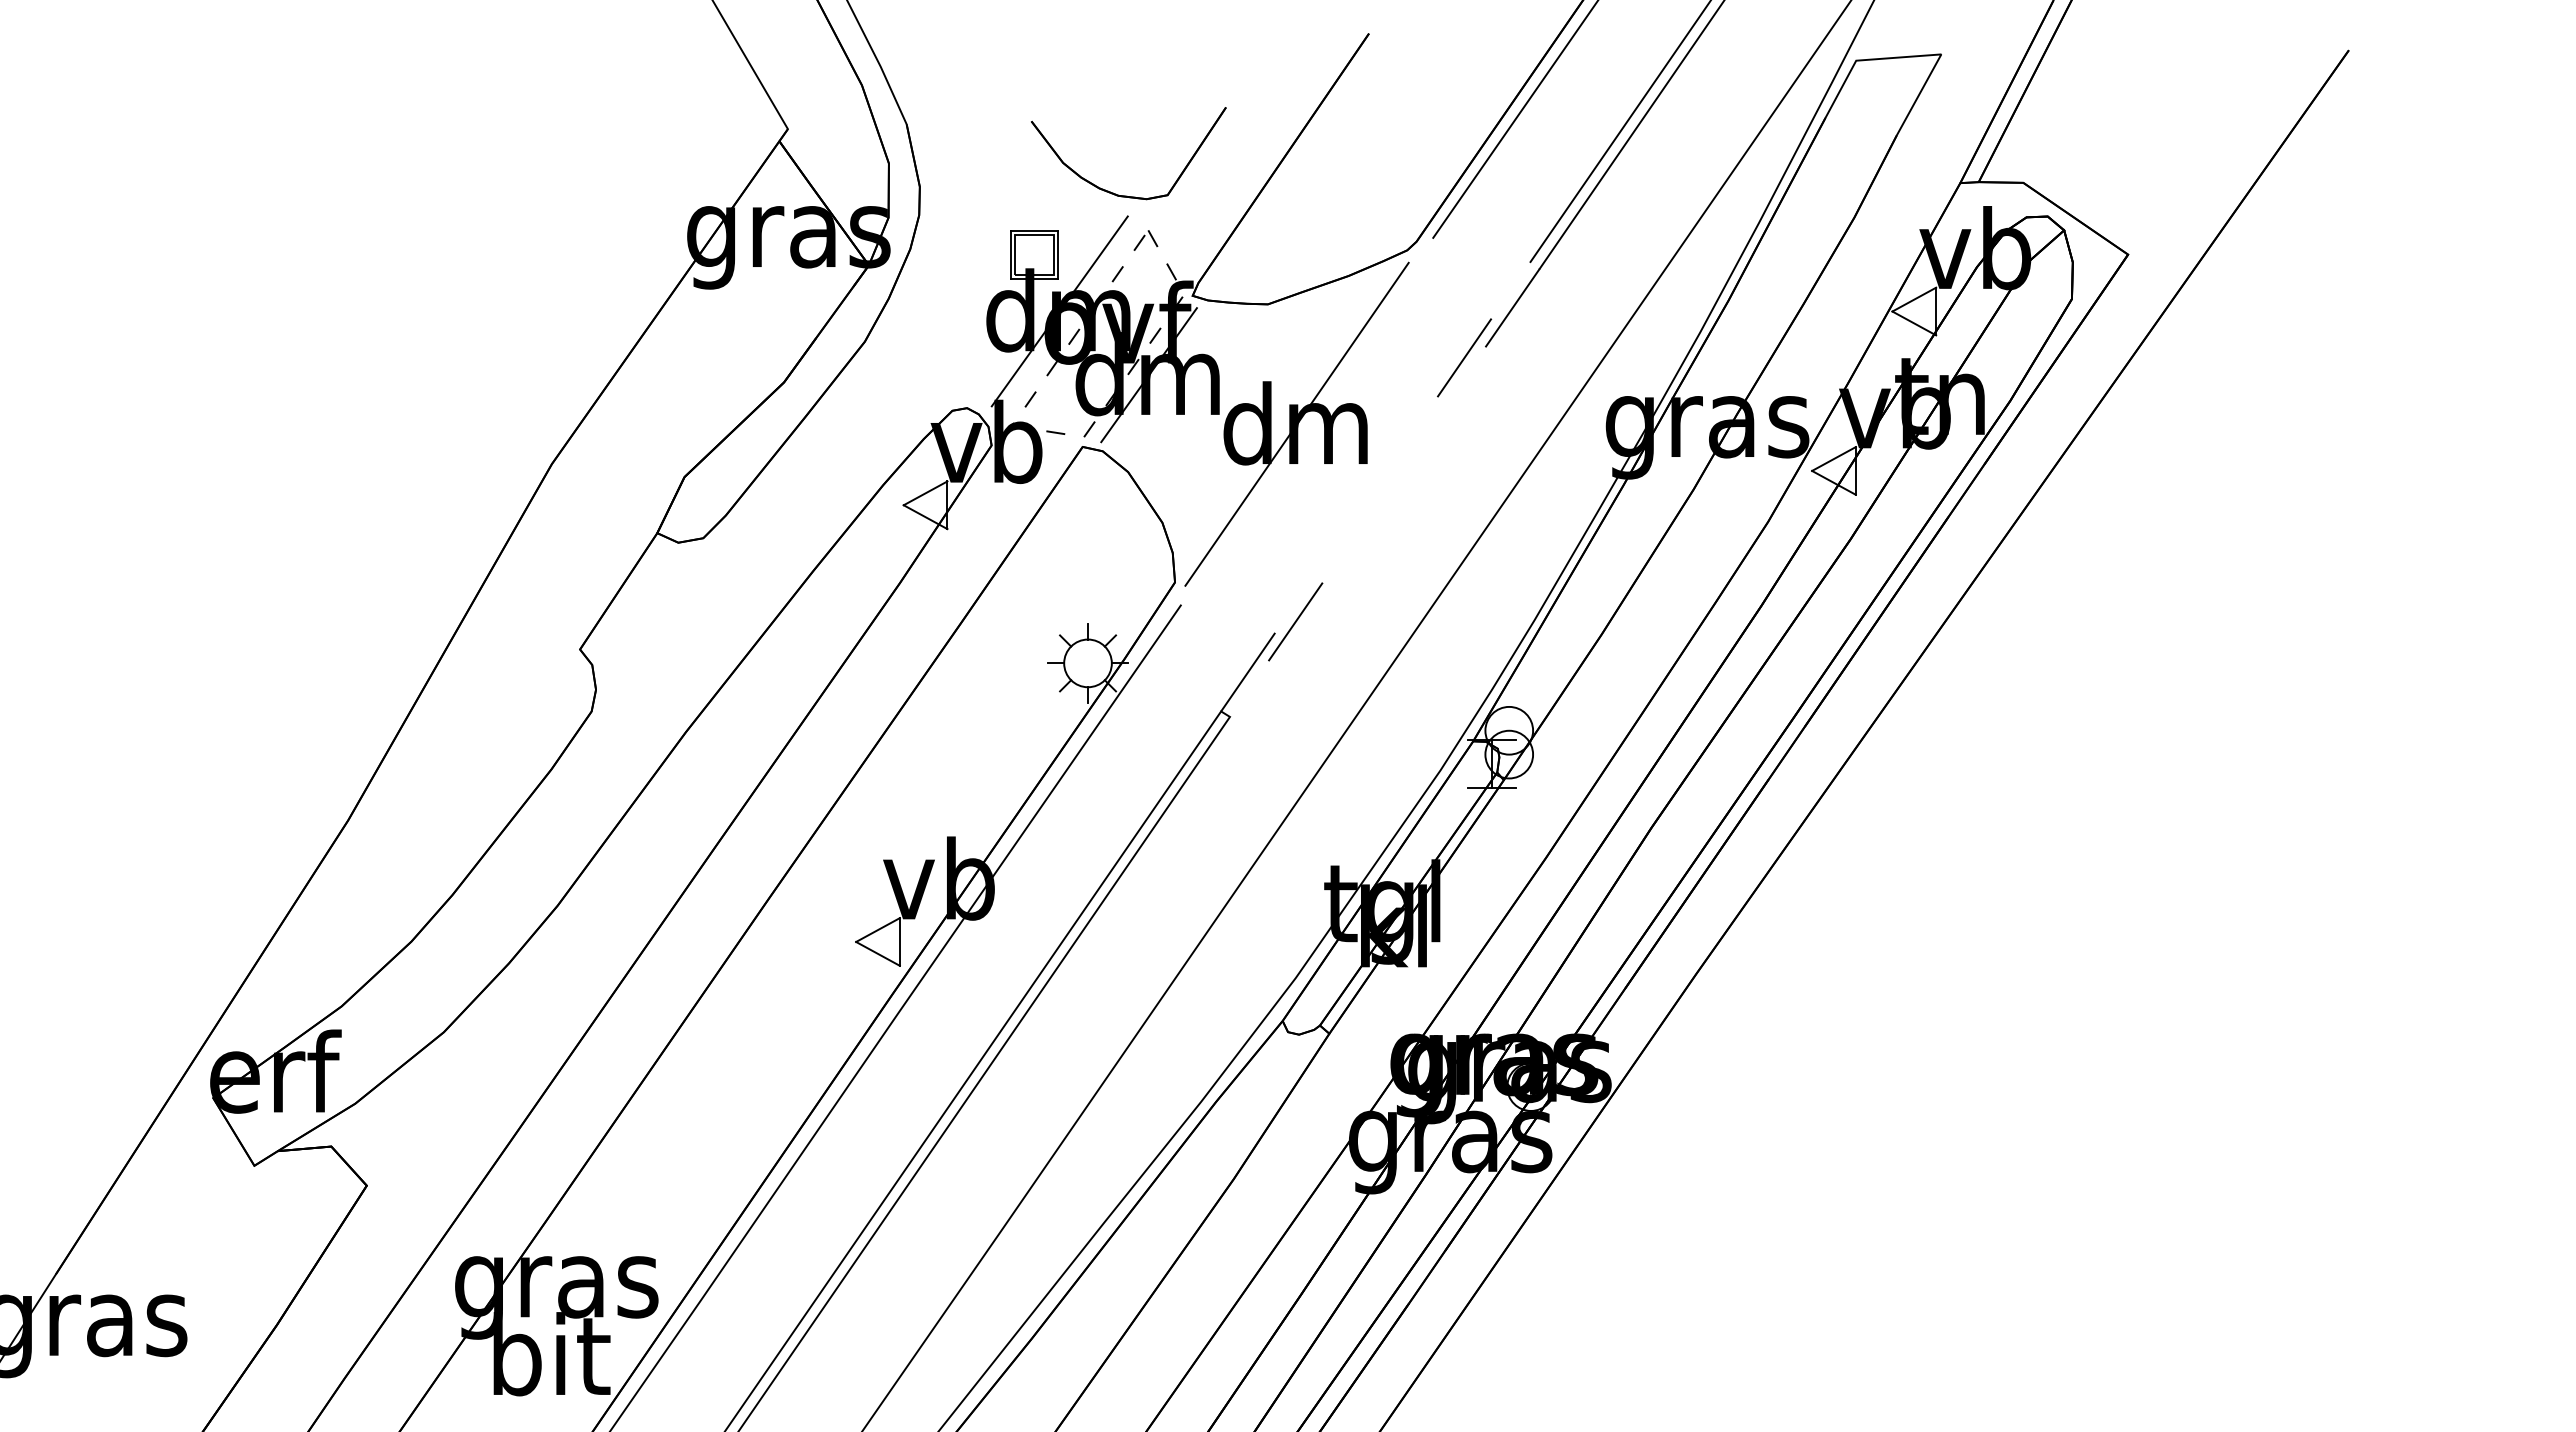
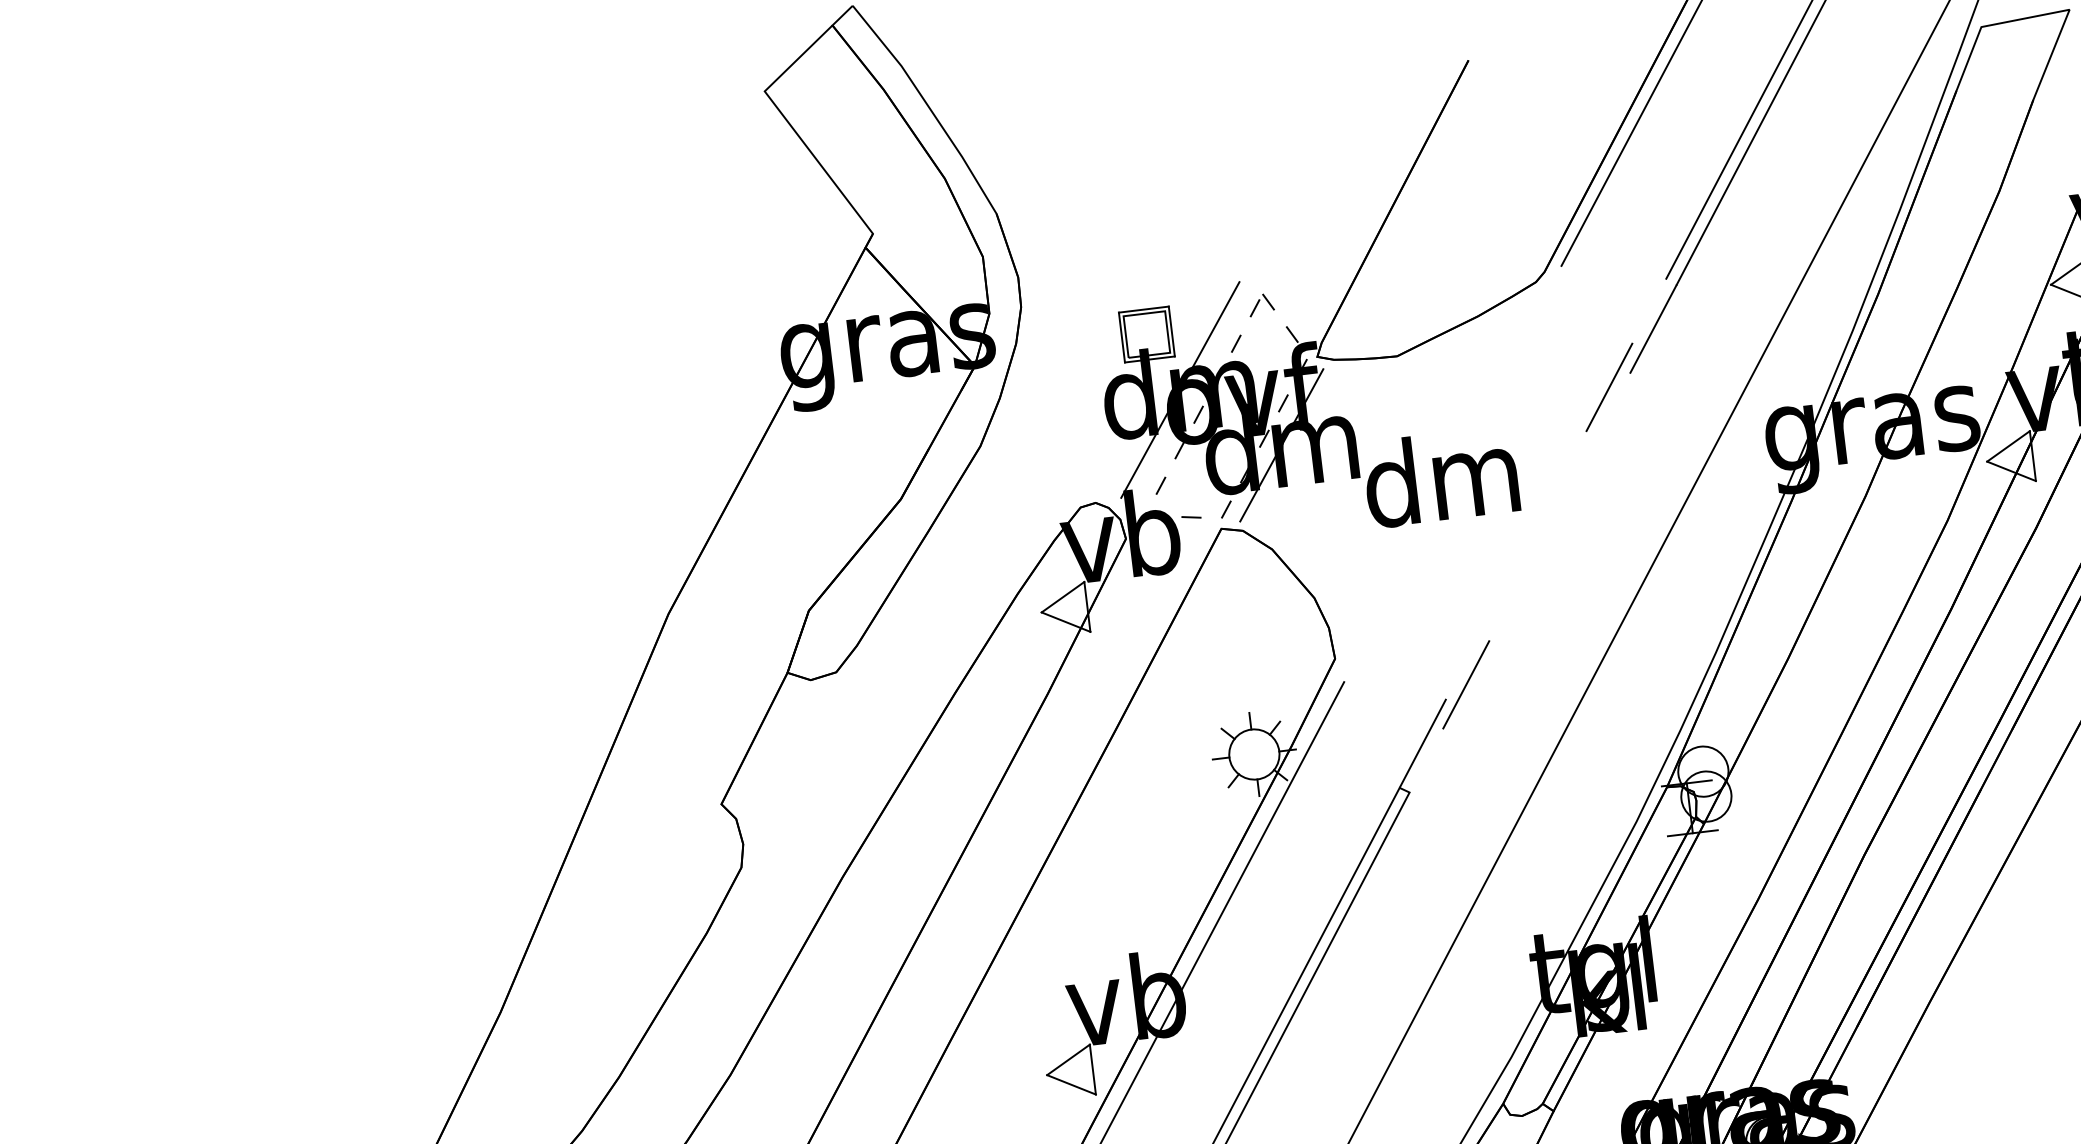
part: (1113, 192) -> (1221, 258), removed
line: (1296, 423) -> (1442, 477), removed

